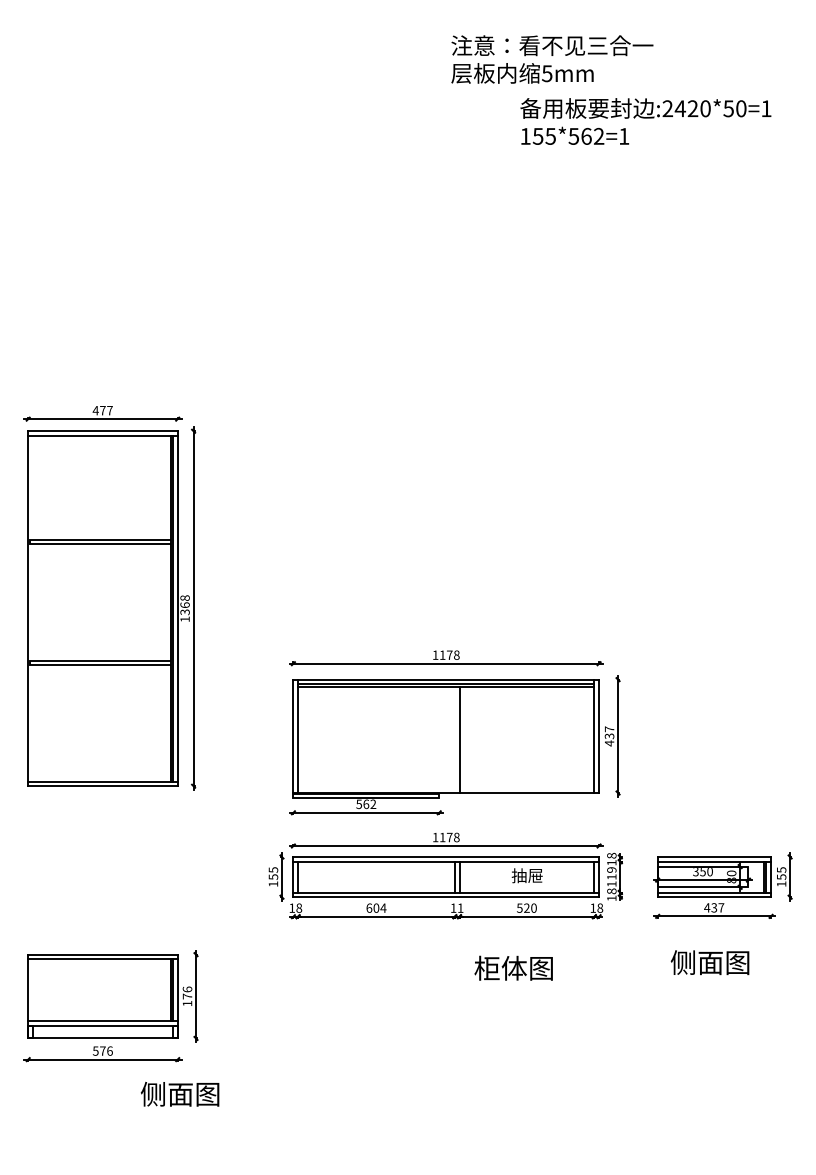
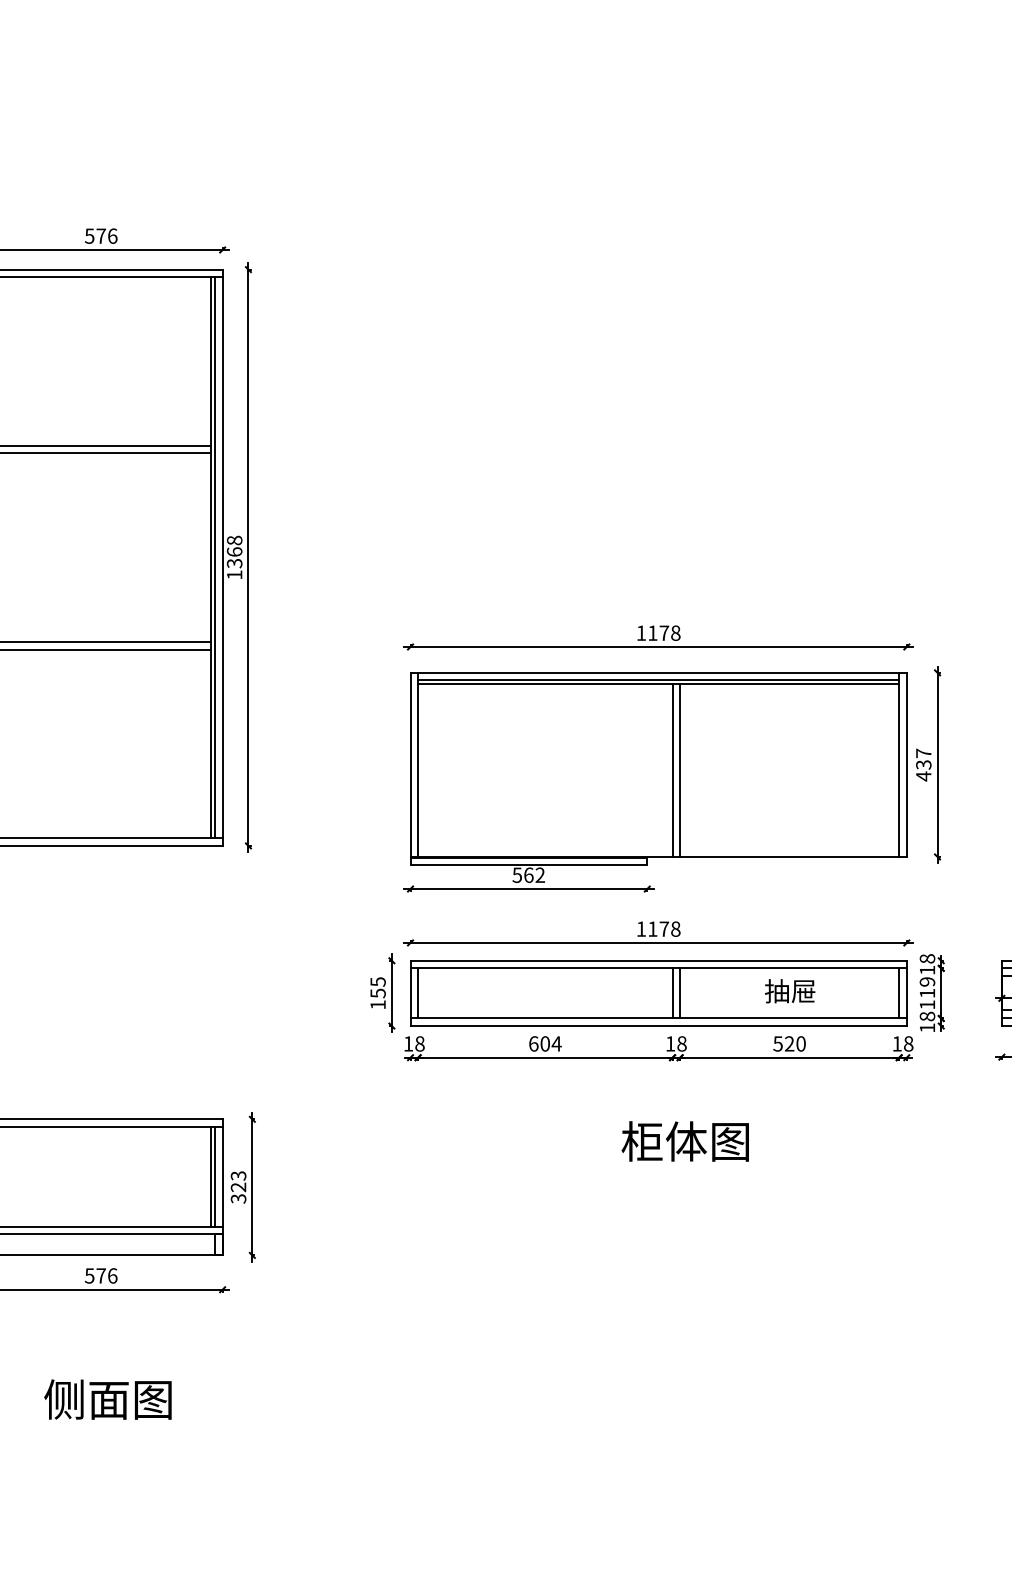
text: (102, 410) -> (100, 235), 477 -> 576
line: (454, 739) -> (672, 770), added
text: (460, 907) -> (681, 1042), 11 -> 18
text: (513, 967) -> (685, 1140), moved
text: (187, 996) -> (238, 1187), 176 -> 323
text: (179, 1094) -> (107, 1399), moved

